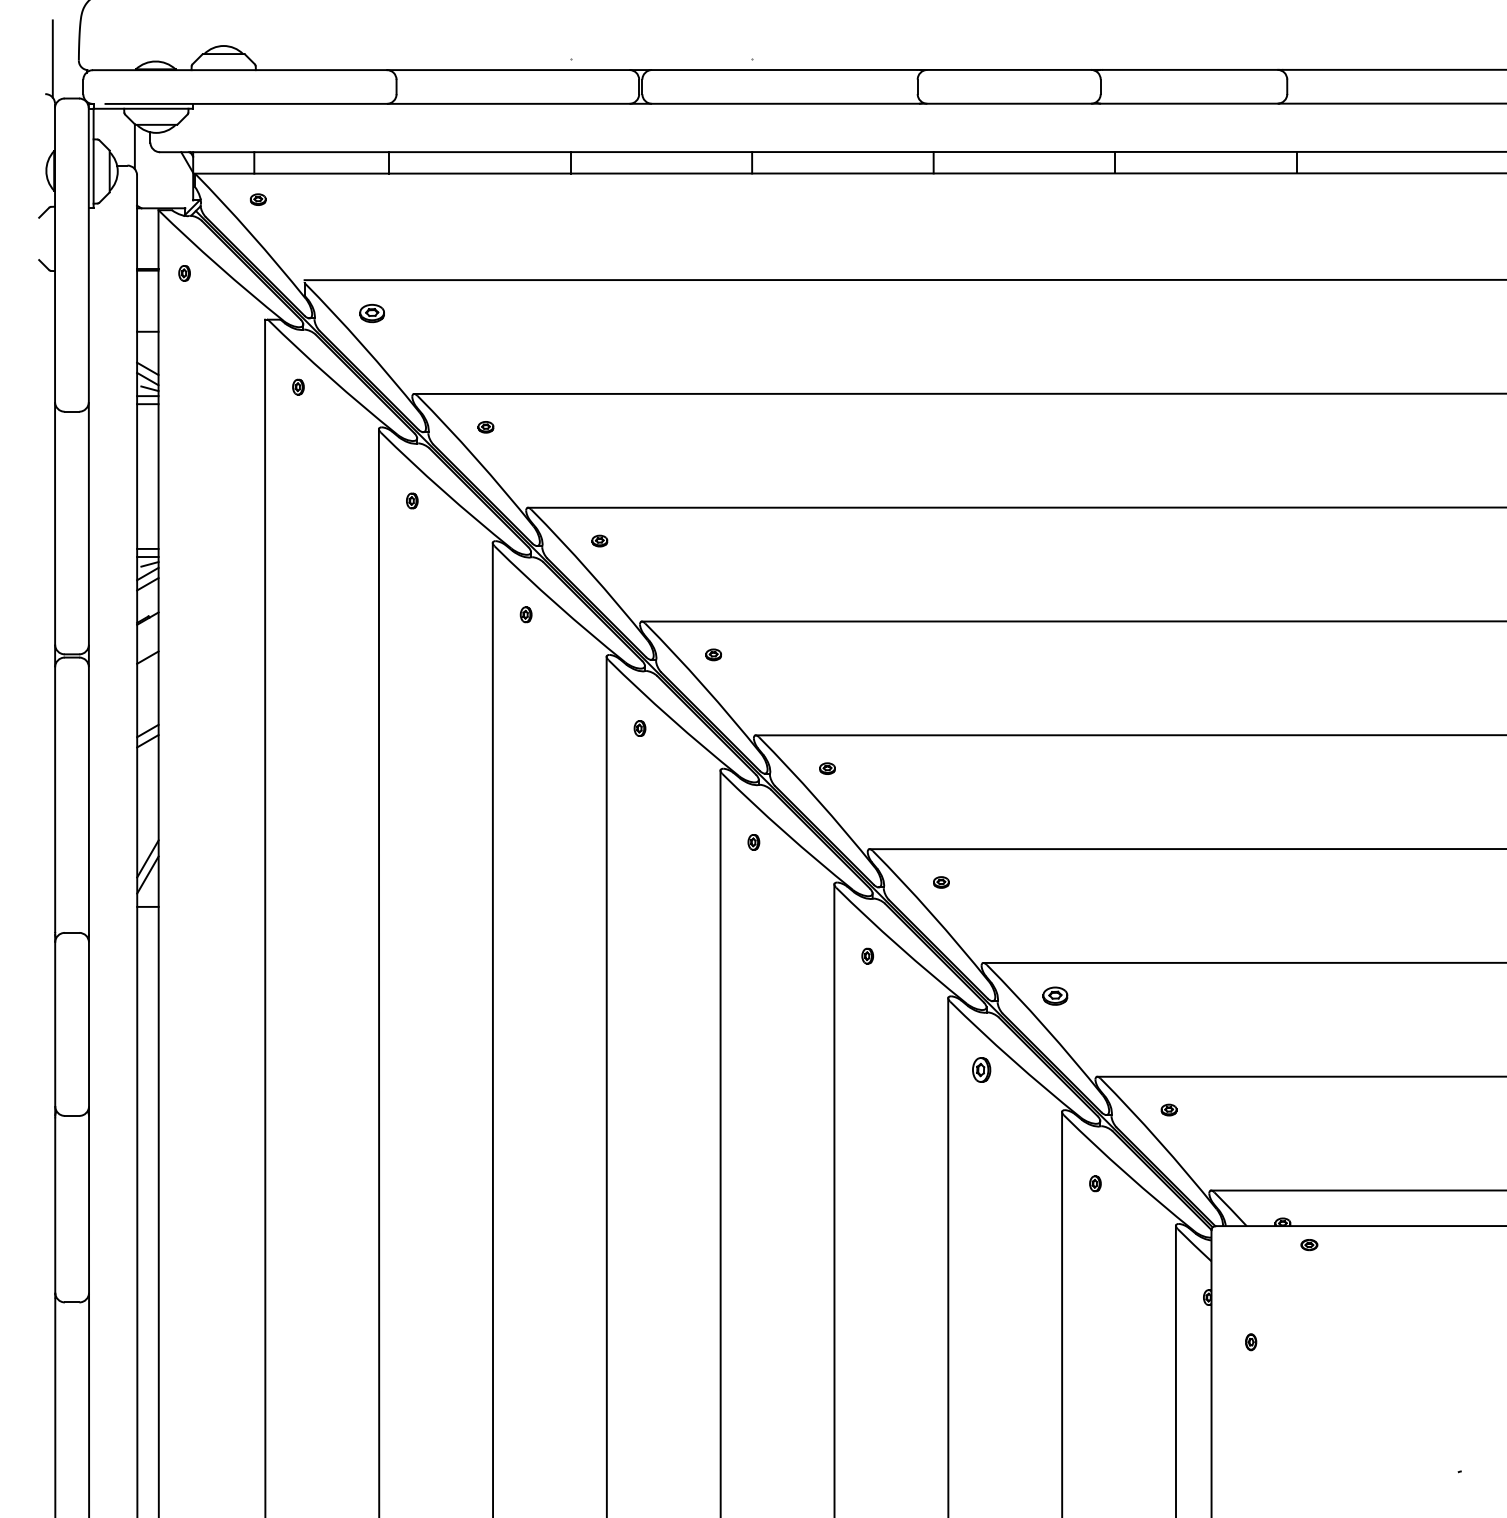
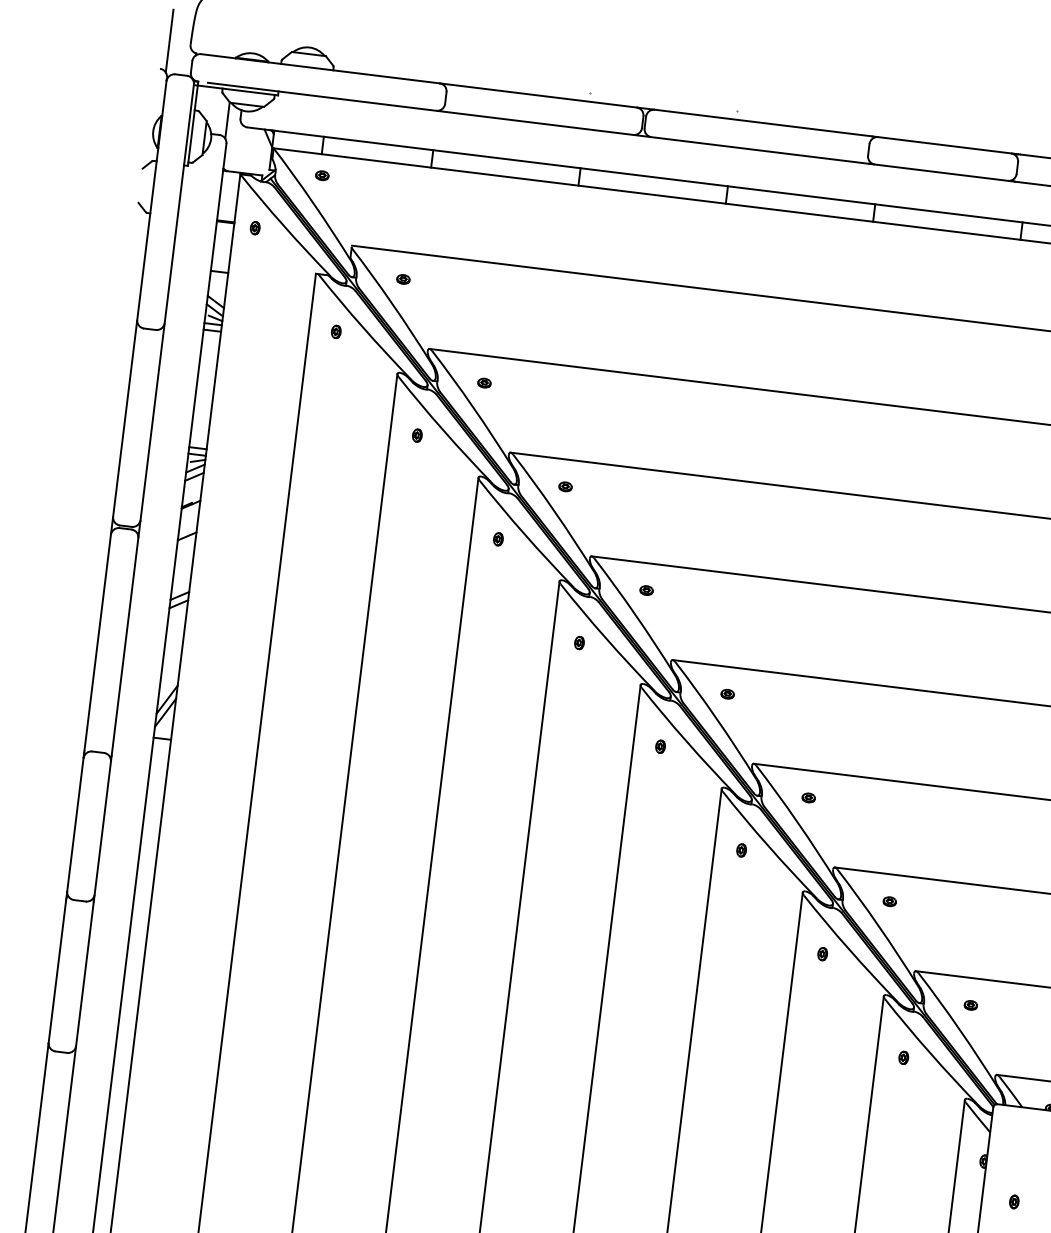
part: (371, 313) -> (402, 279), size x0.62
part: (1054, 996) -> (889, 901), size x0.62
part: (981, 1069) -> (822, 953), size x0.62

